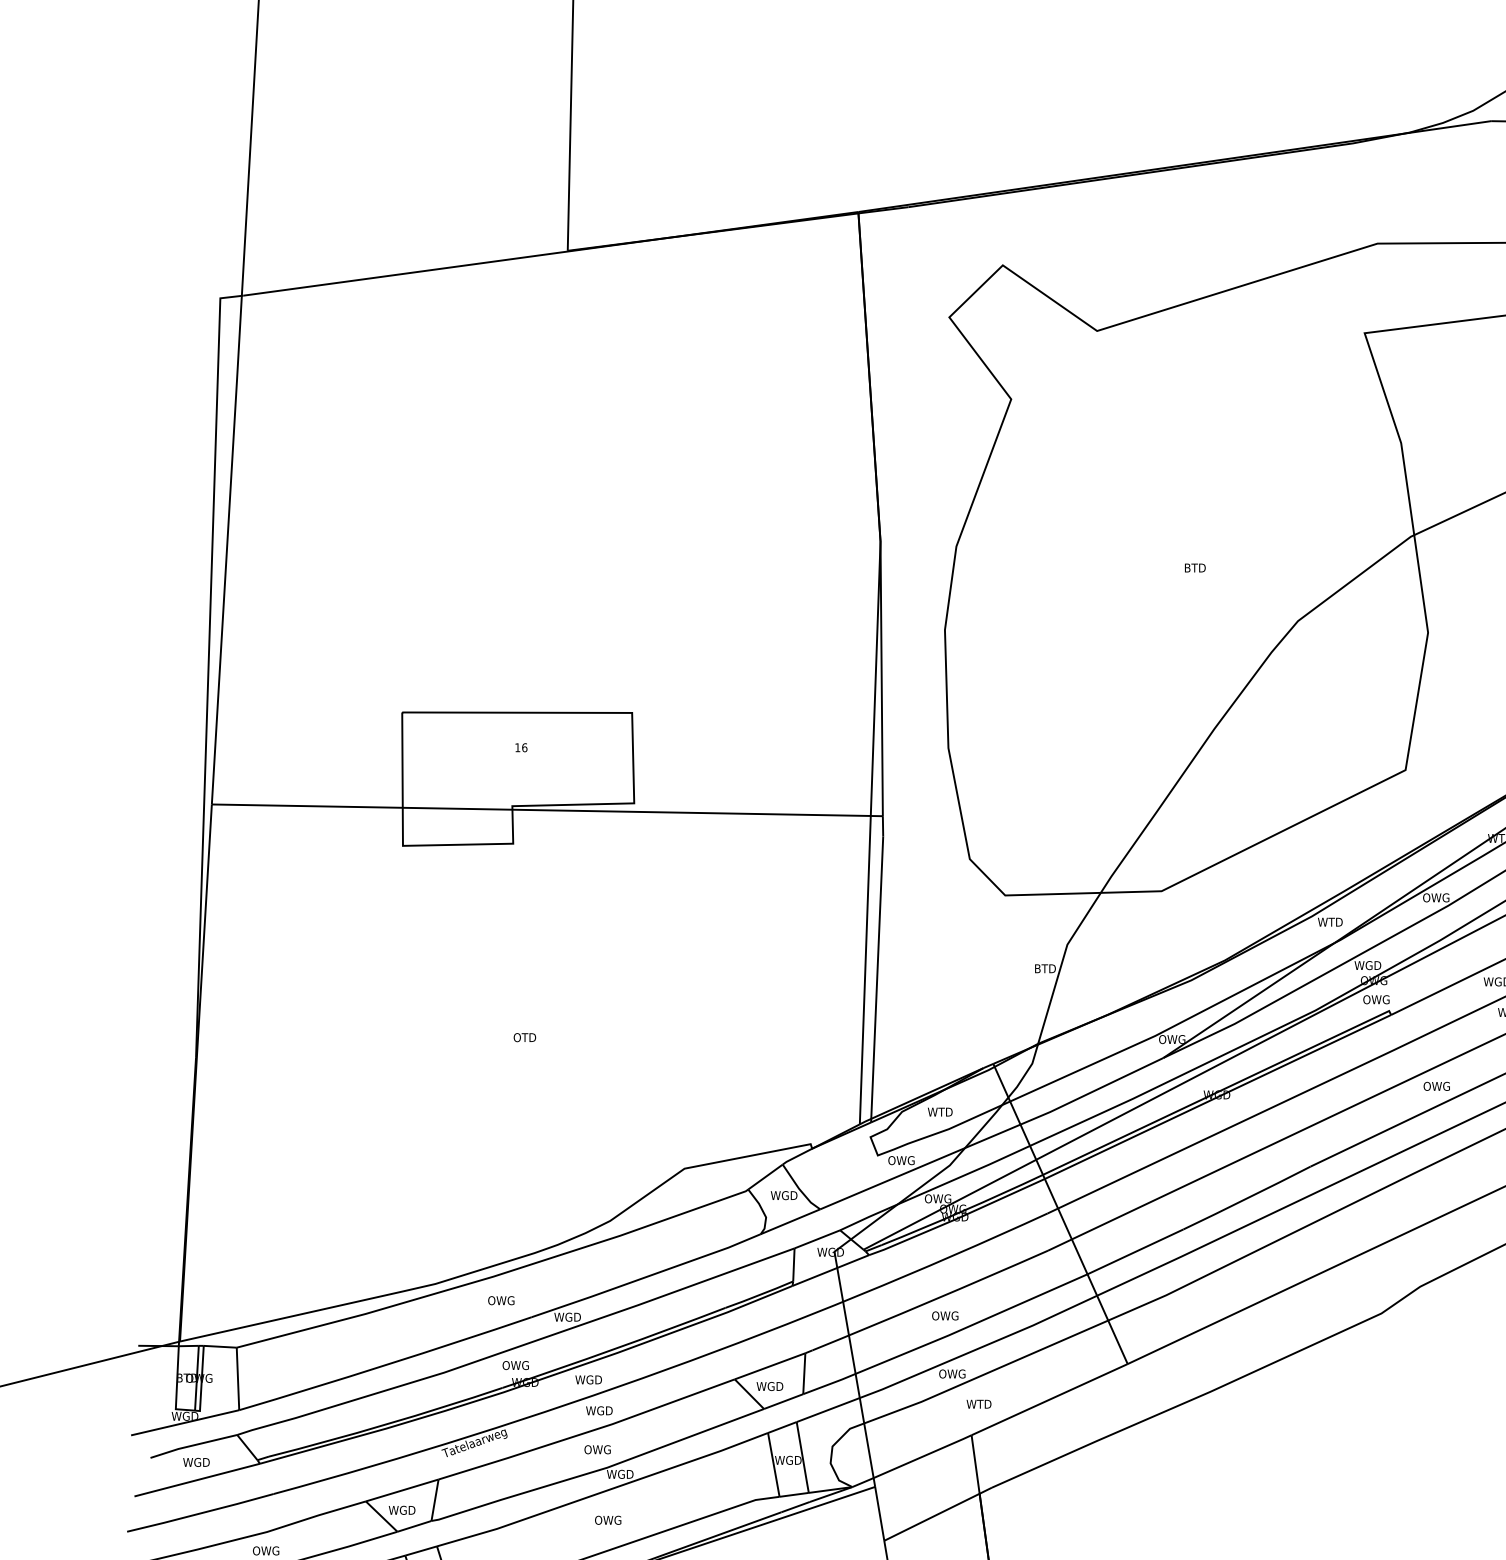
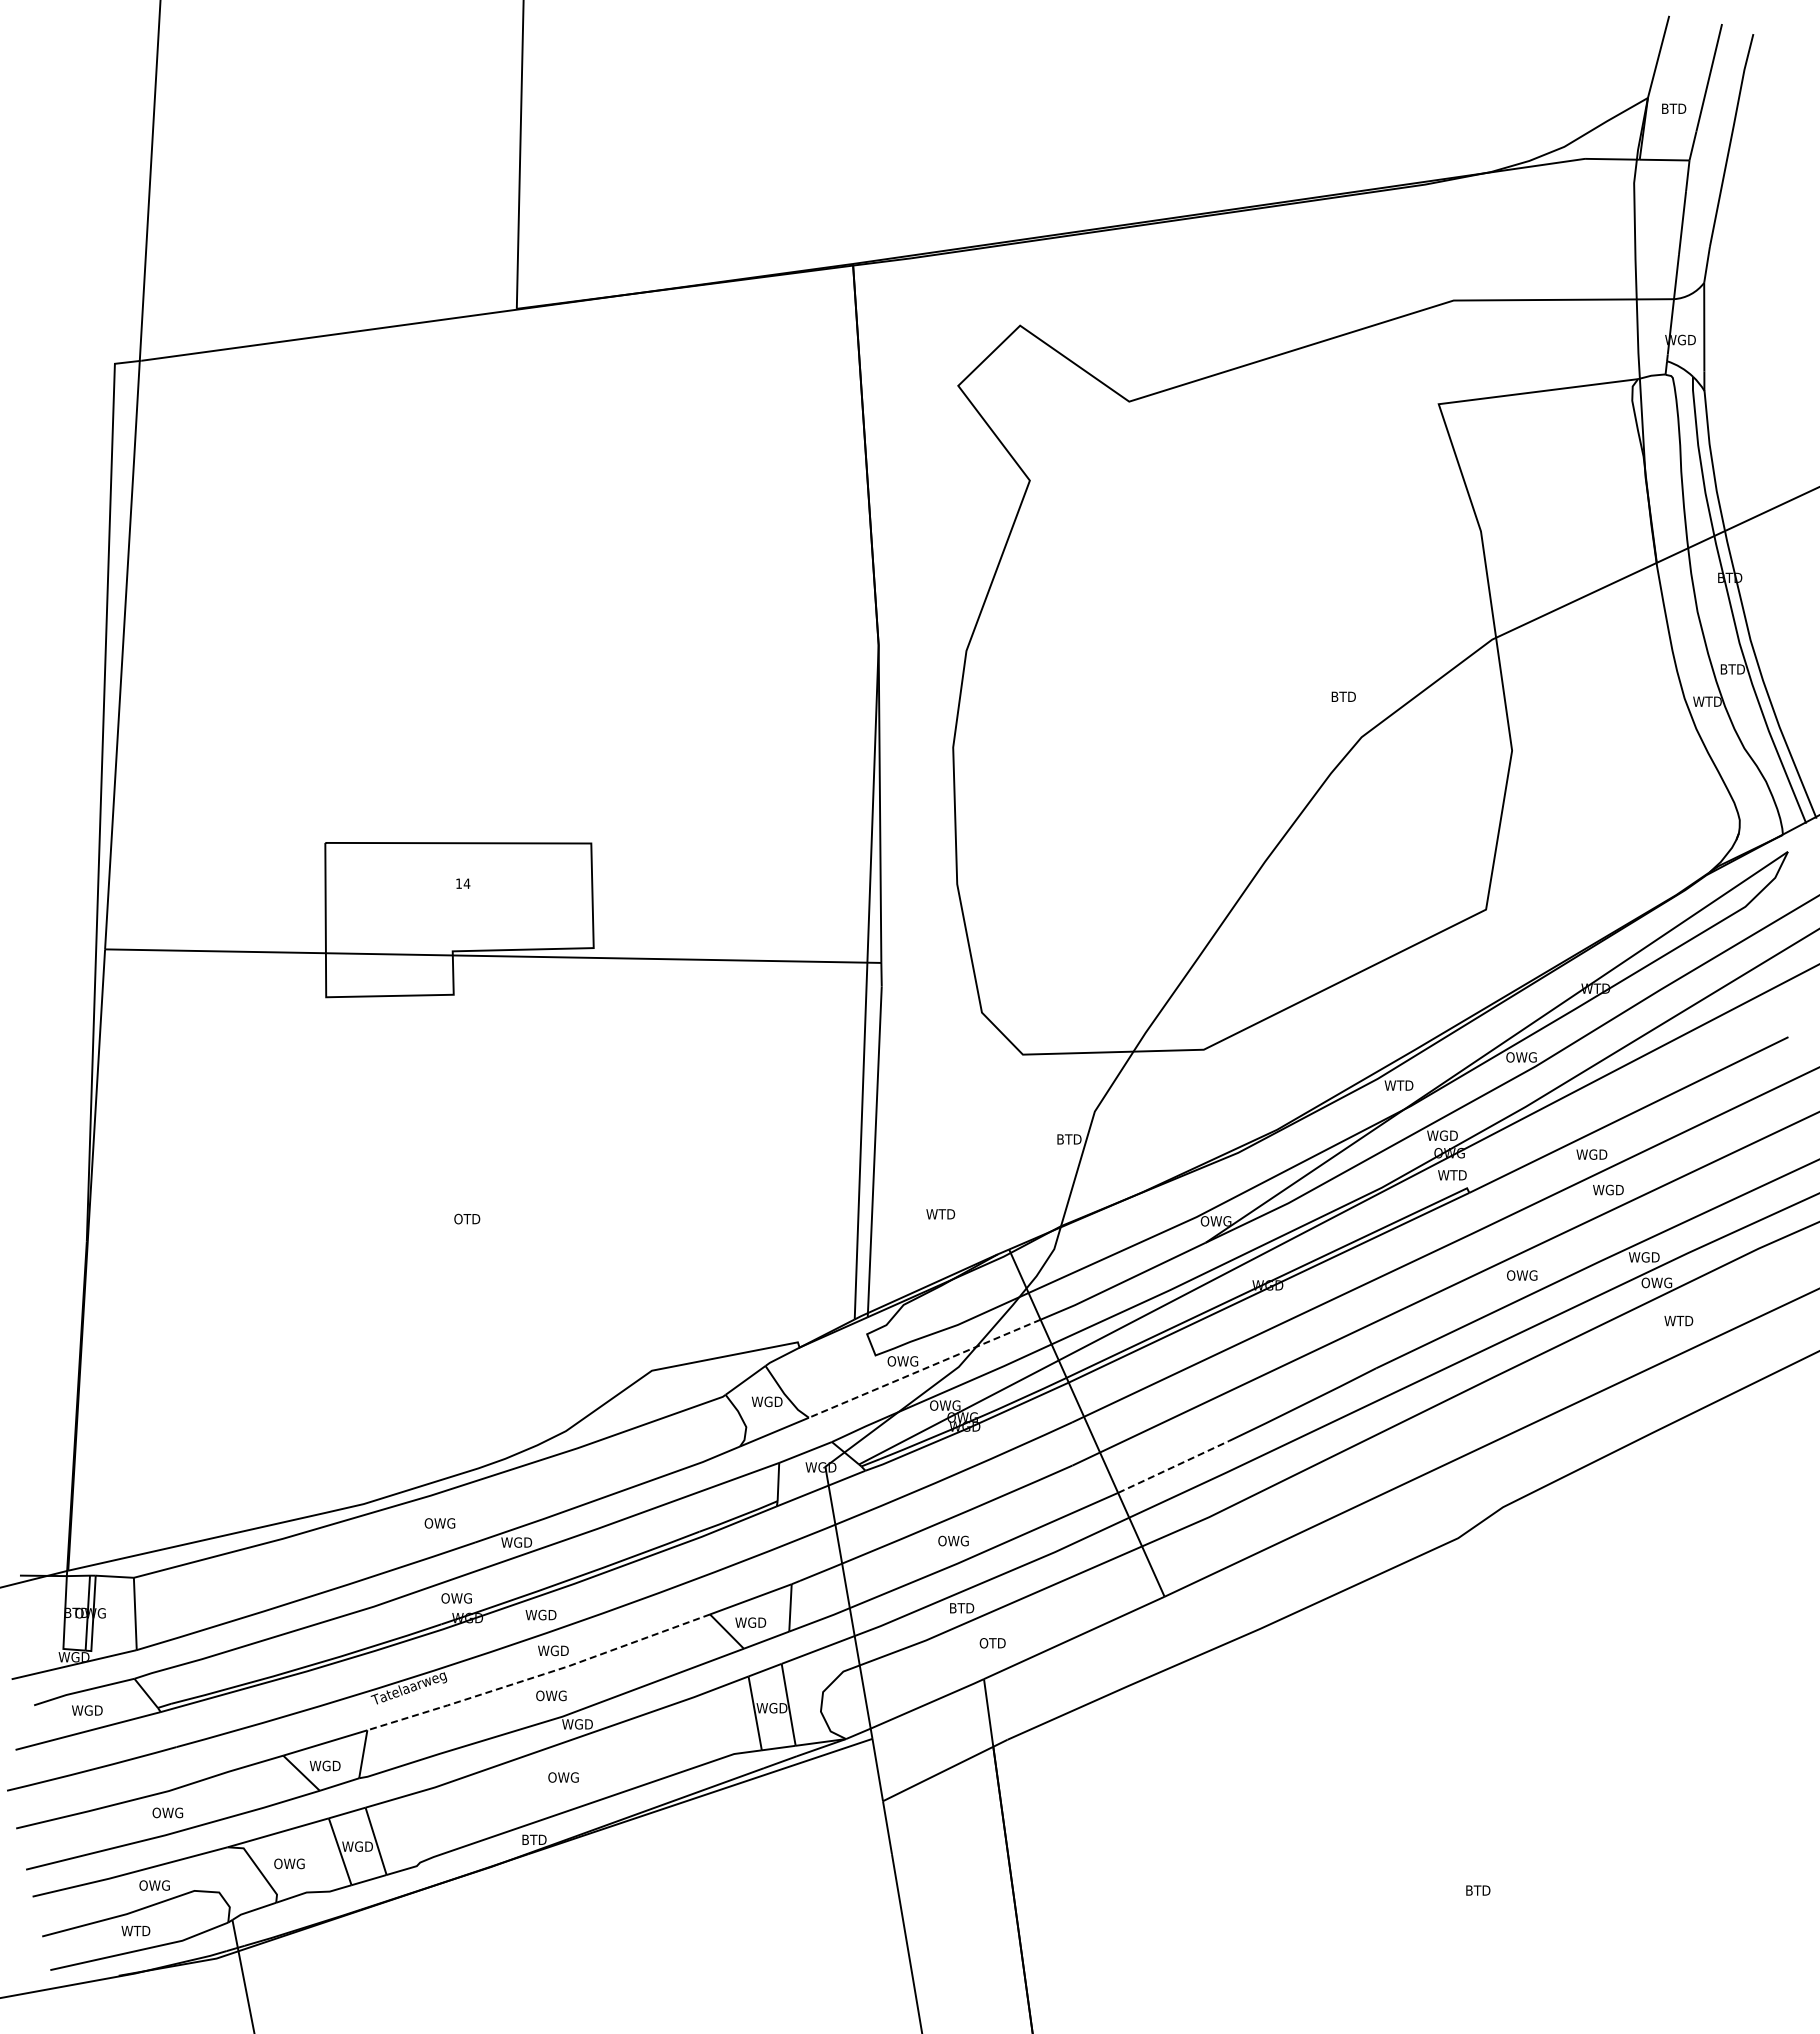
text: (1195, 567) -> (1343, 696), moved
text: (524, 747) -> (466, 883), 16 -> 14
text: (1376, 999) -> (1452, 1175), OWG -> WTD
text: (940, 1112) -> (940, 1214), moved
line: (920, 1166) -> (924, 1368), solid -> dashed
line: (1136, 1251) -> (1174, 1466), solid -> dashed
text: (952, 1374) -> (961, 1608), OWG -> BTD
text: (978, 1404) -> (992, 1643), WTD -> OTD
line: (587, 1432) -> (539, 1675), solid -> dashed

